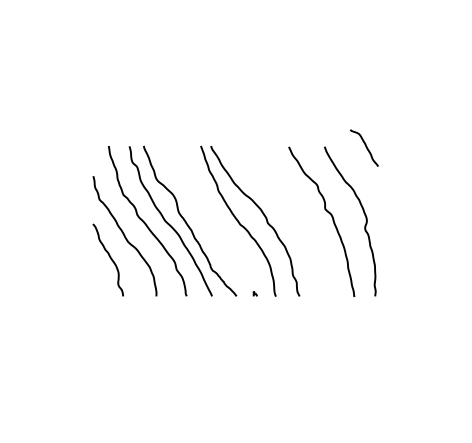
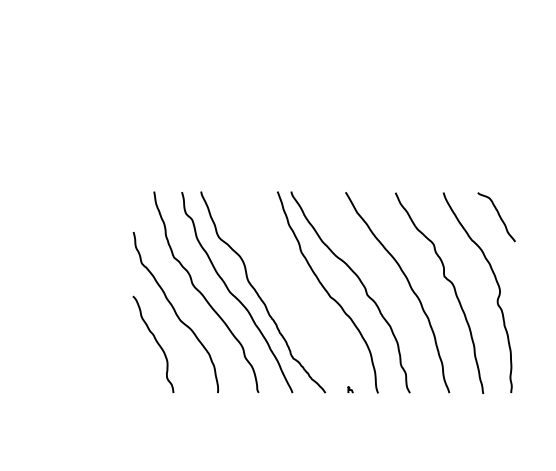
curve: (365, 147) -> (498, 216), moved
curve: (299, 218) -> (409, 288), added

